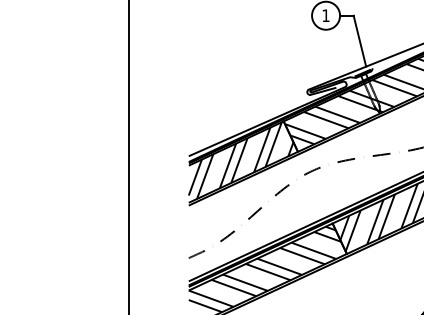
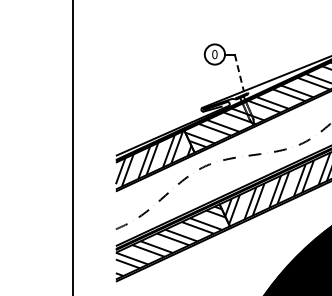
text: (325, 15) -> (214, 54), 1 -> 0
line: (360, 40) -> (239, 72), solid -> dashed

